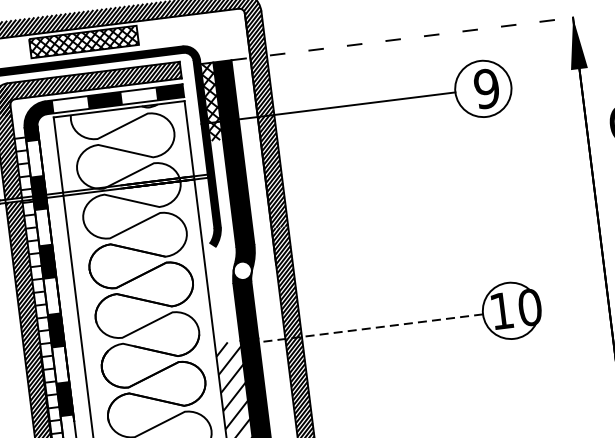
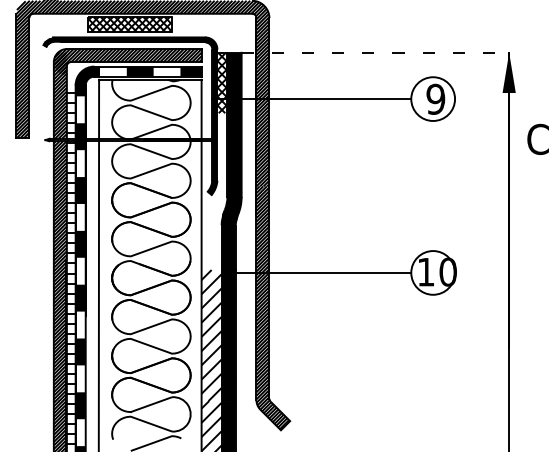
fill: (243, 271) -> (230, 216), added
line: (370, 327) -> (323, 272), dashed -> solid

